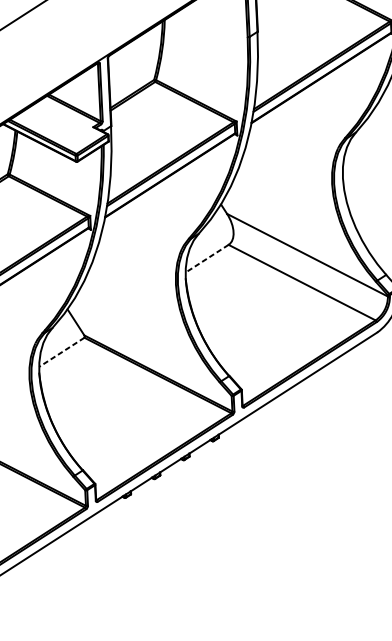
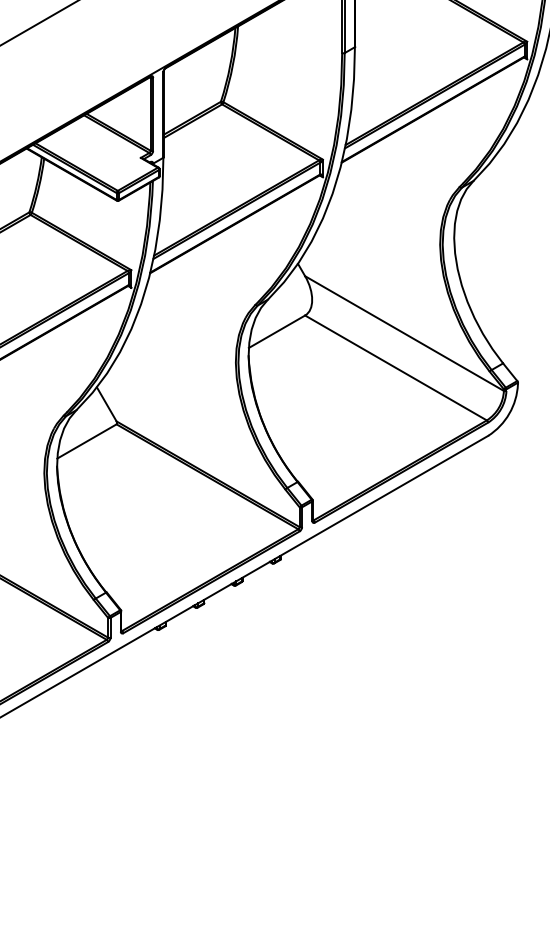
line: (206, 259) -> (276, 332), dashed -> solid
line: (61, 352) -> (86, 441), dashed -> solid

